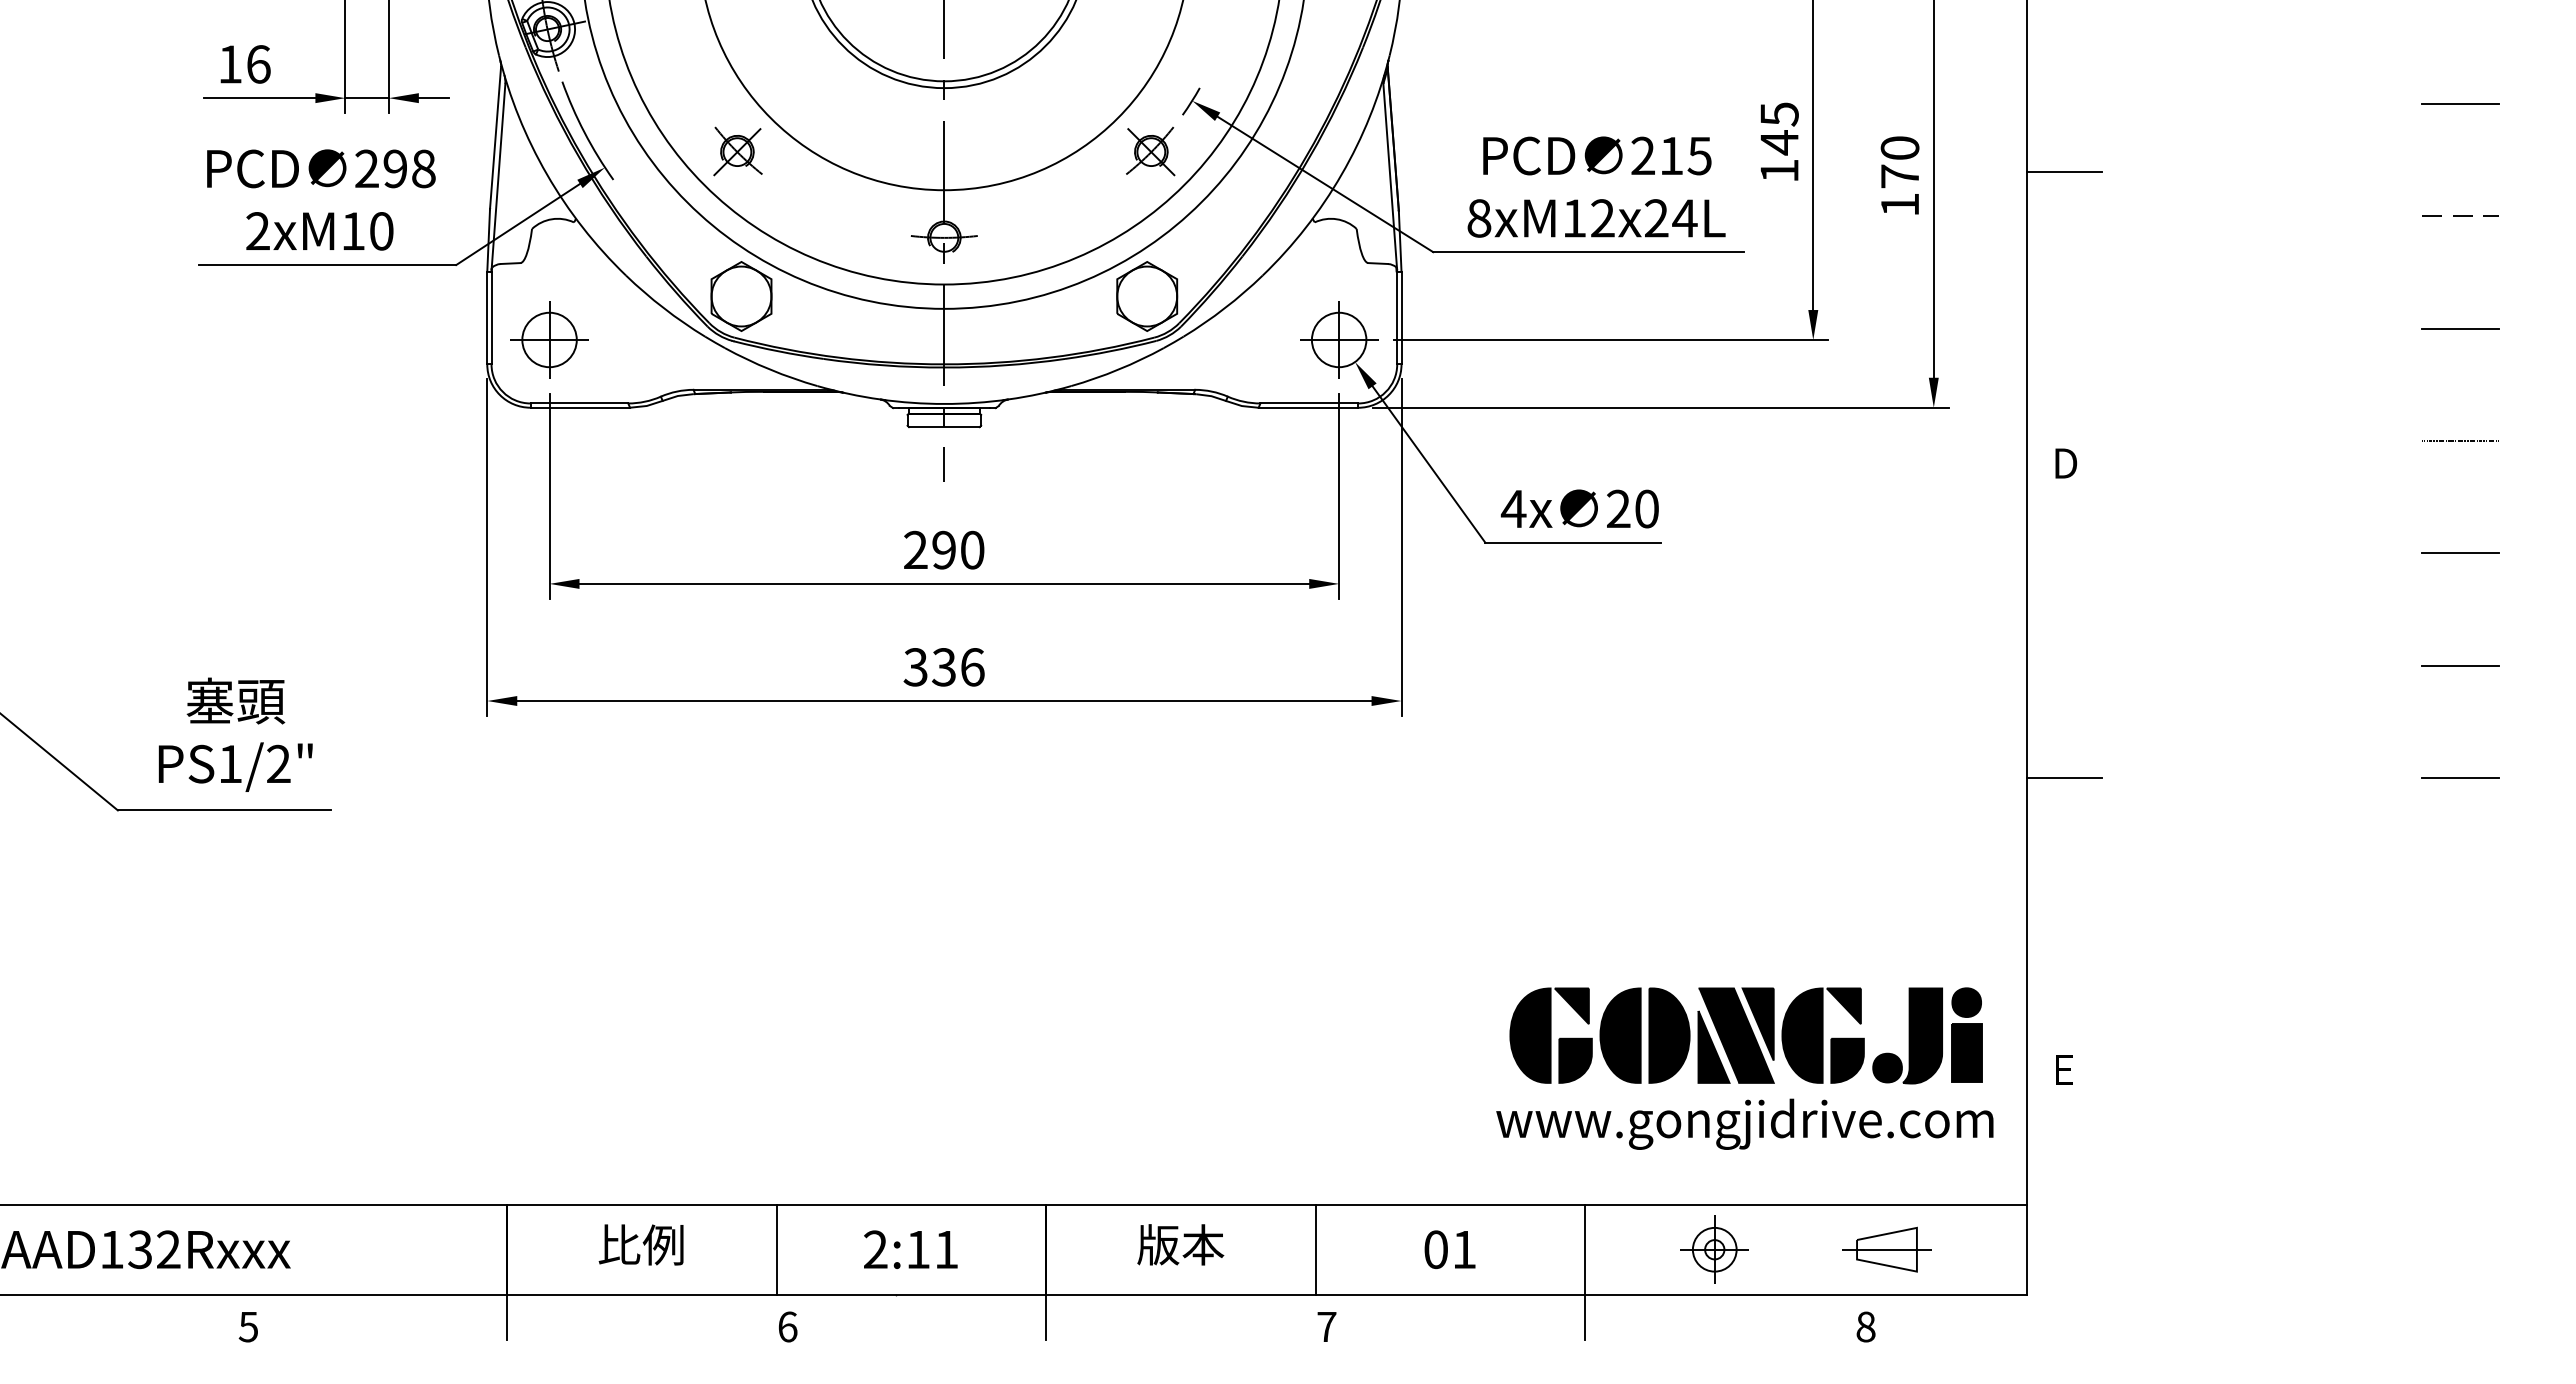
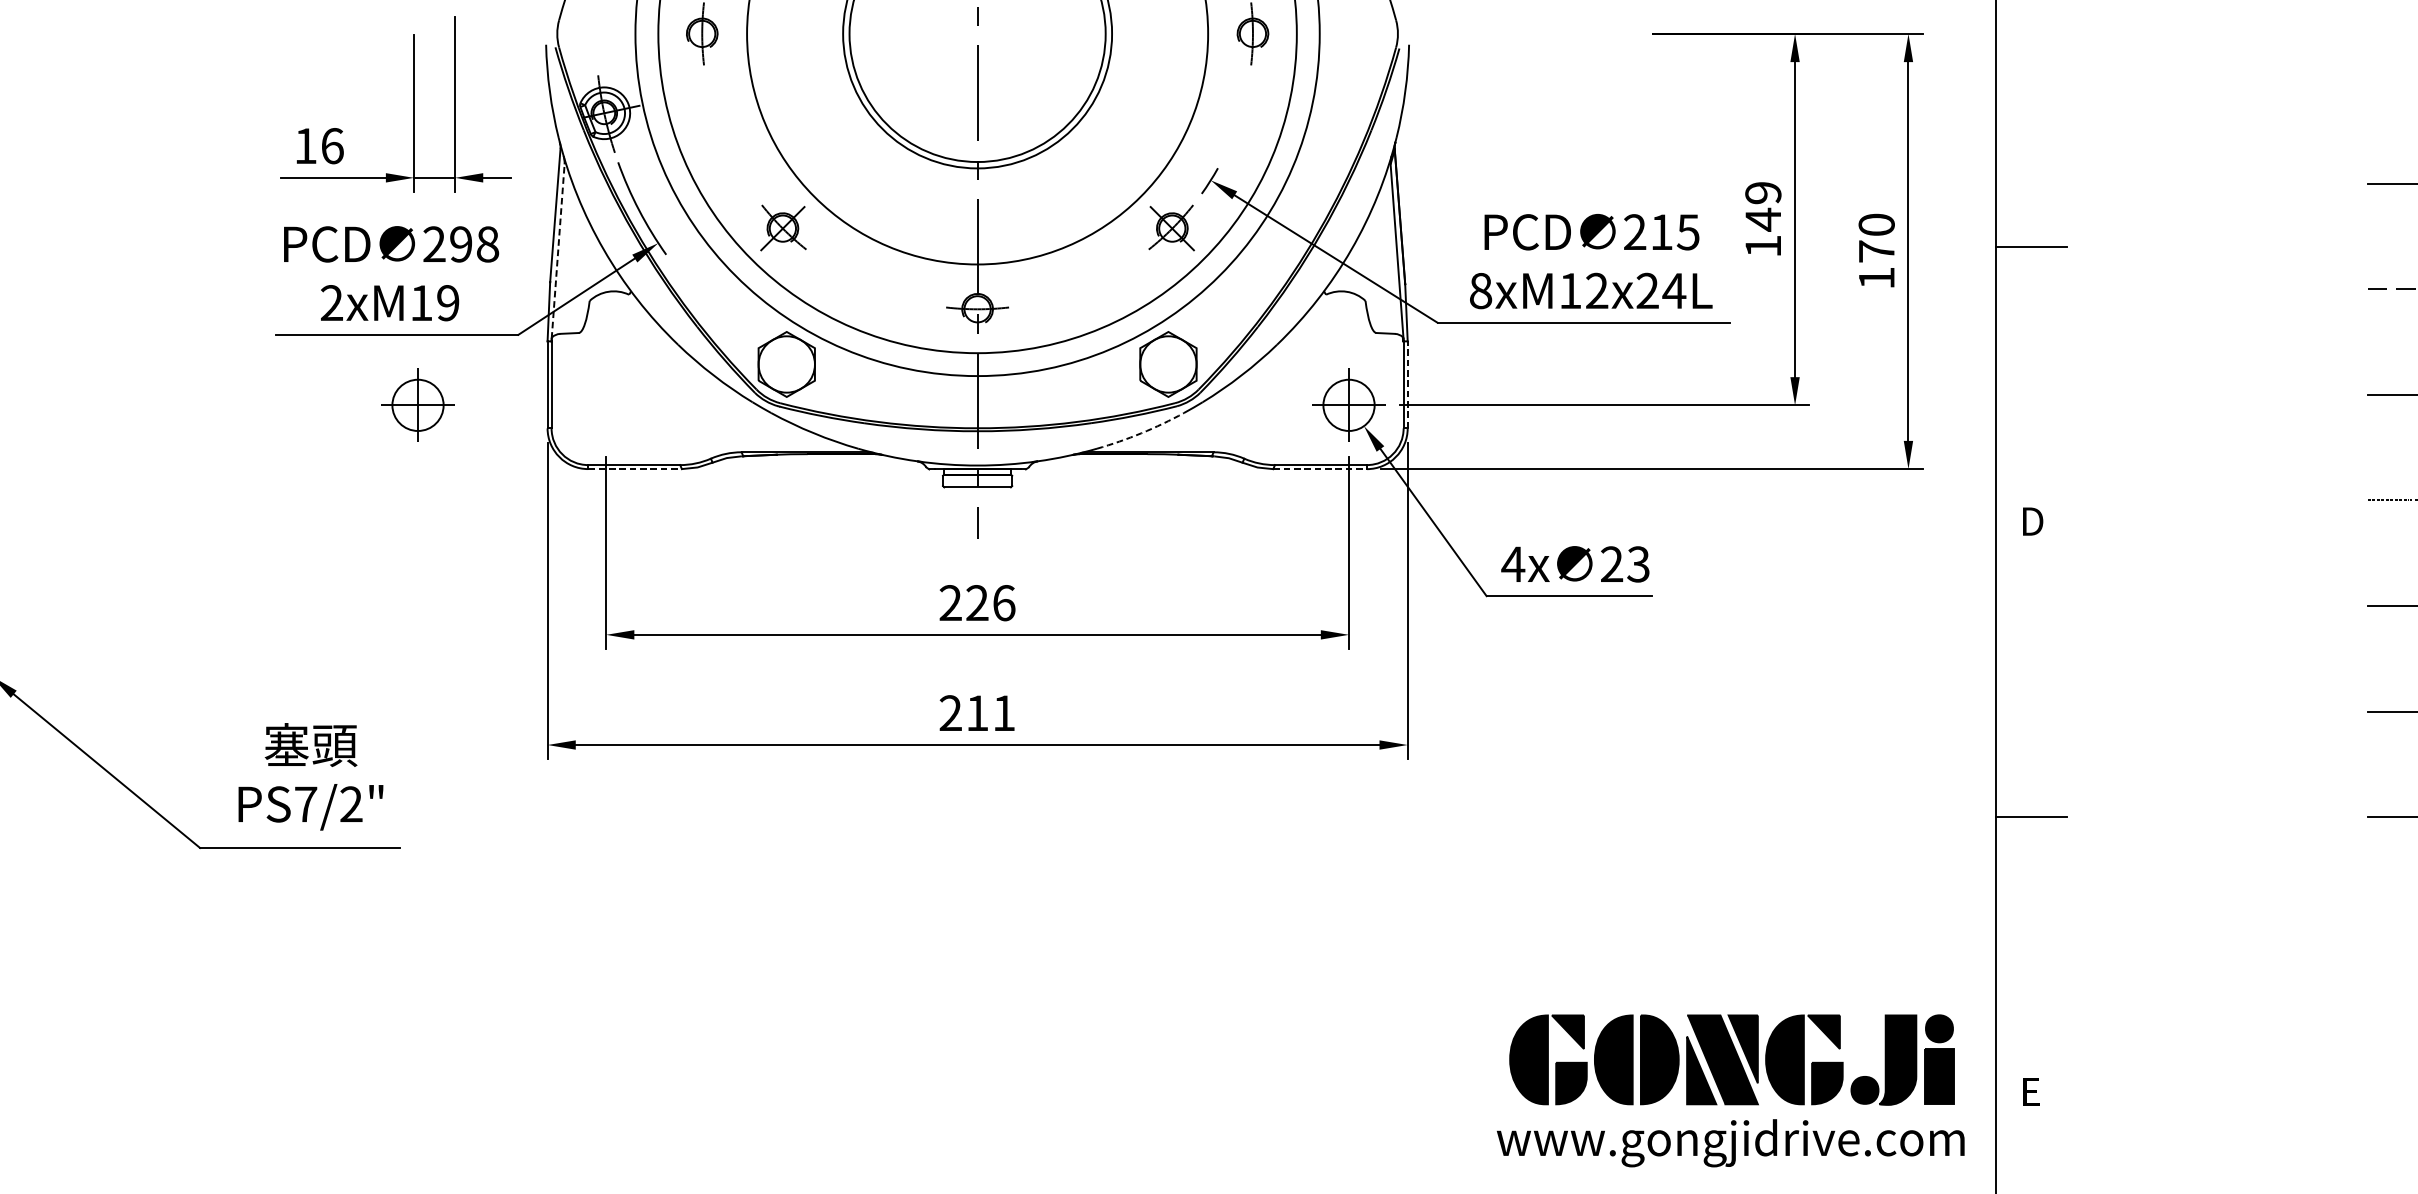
text: (1779, 114) -> (1763, 193), 145 -> 149
line: (498, 176) -> (558, 251), solid -> dashed
text: (381, 231) -> (448, 303), 2xM10 -> 2xM19
line: (1401, 317) -> (1407, 384), solid -> dashed
part: (549, 339) -> (417, 404), moved
arc: (1118, 369) -> (1141, 433), solid -> dashed
line: (580, 407) -> (635, 468), solid -> dashed
line: (1308, 407) -> (1320, 468), solid -> dashed
text: (1646, 508) -> (1638, 563), 20 -> 23
text: (958, 549) -> (990, 602), 290 -> 226
text: (943, 667) -> (976, 713), 336 -> 211
text: (230, 763) -> (306, 803), PS1/2" -> PS7/2"

